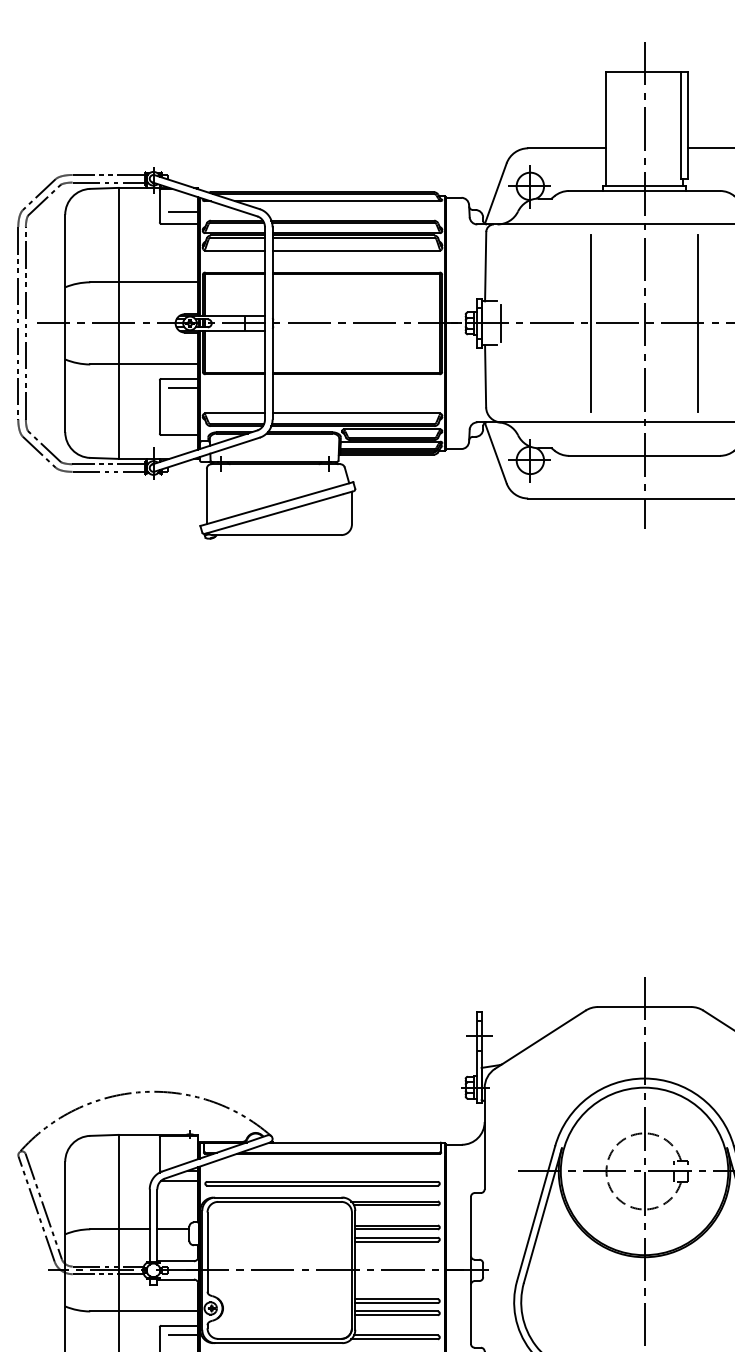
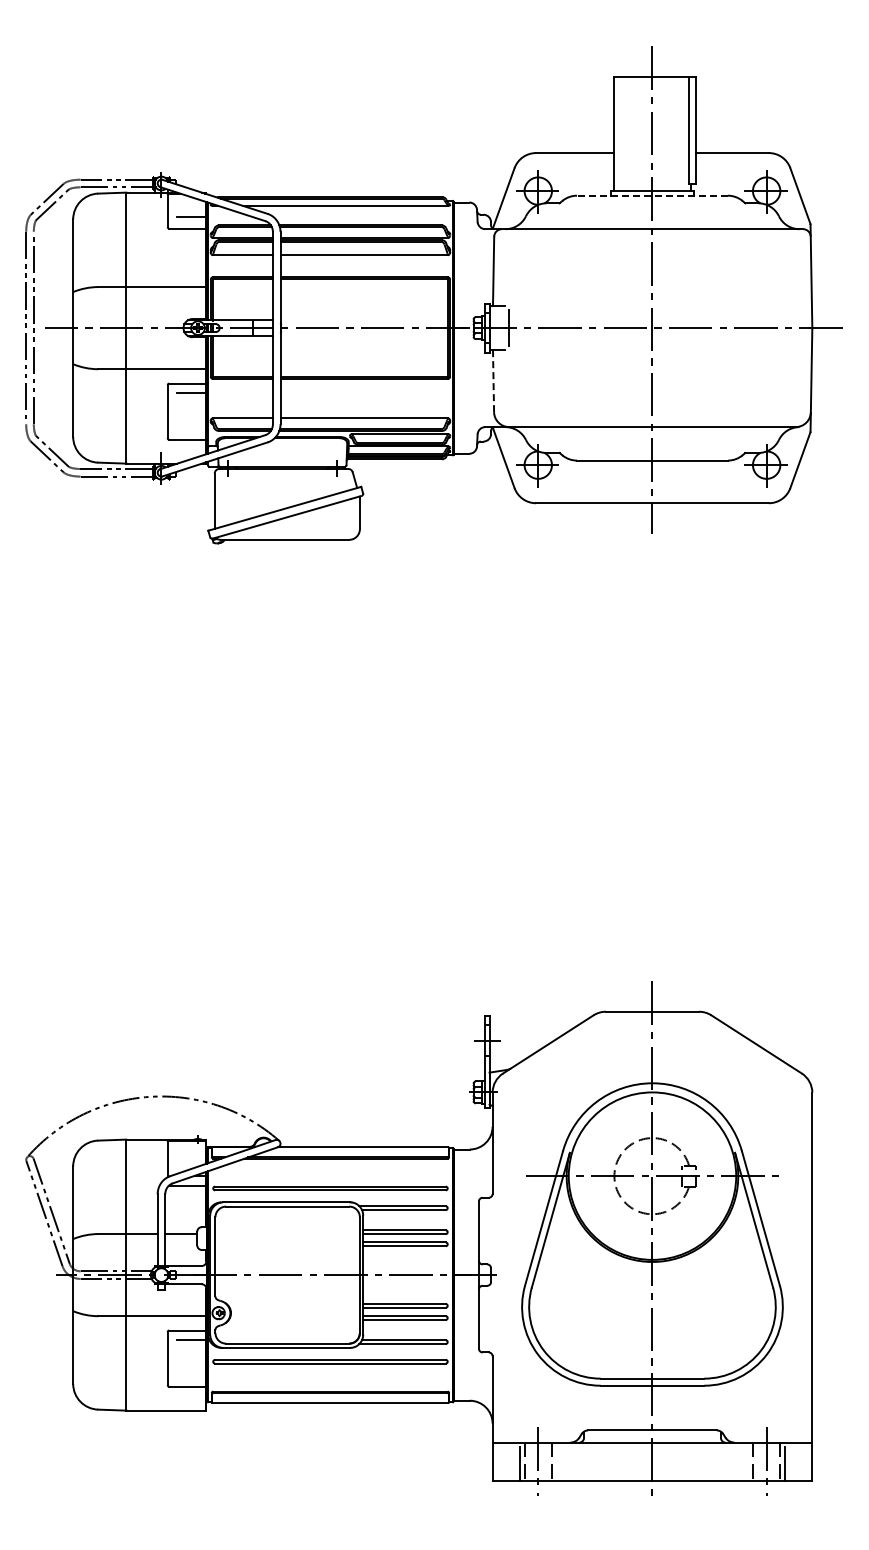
line: (643, 190) -> (651, 195), solid -> dashed
line: (591, 322) -> (599, 327), removed
line: (697, 322) -> (705, 327), removed
line: (485, 376) -> (493, 381), solid -> dashed

